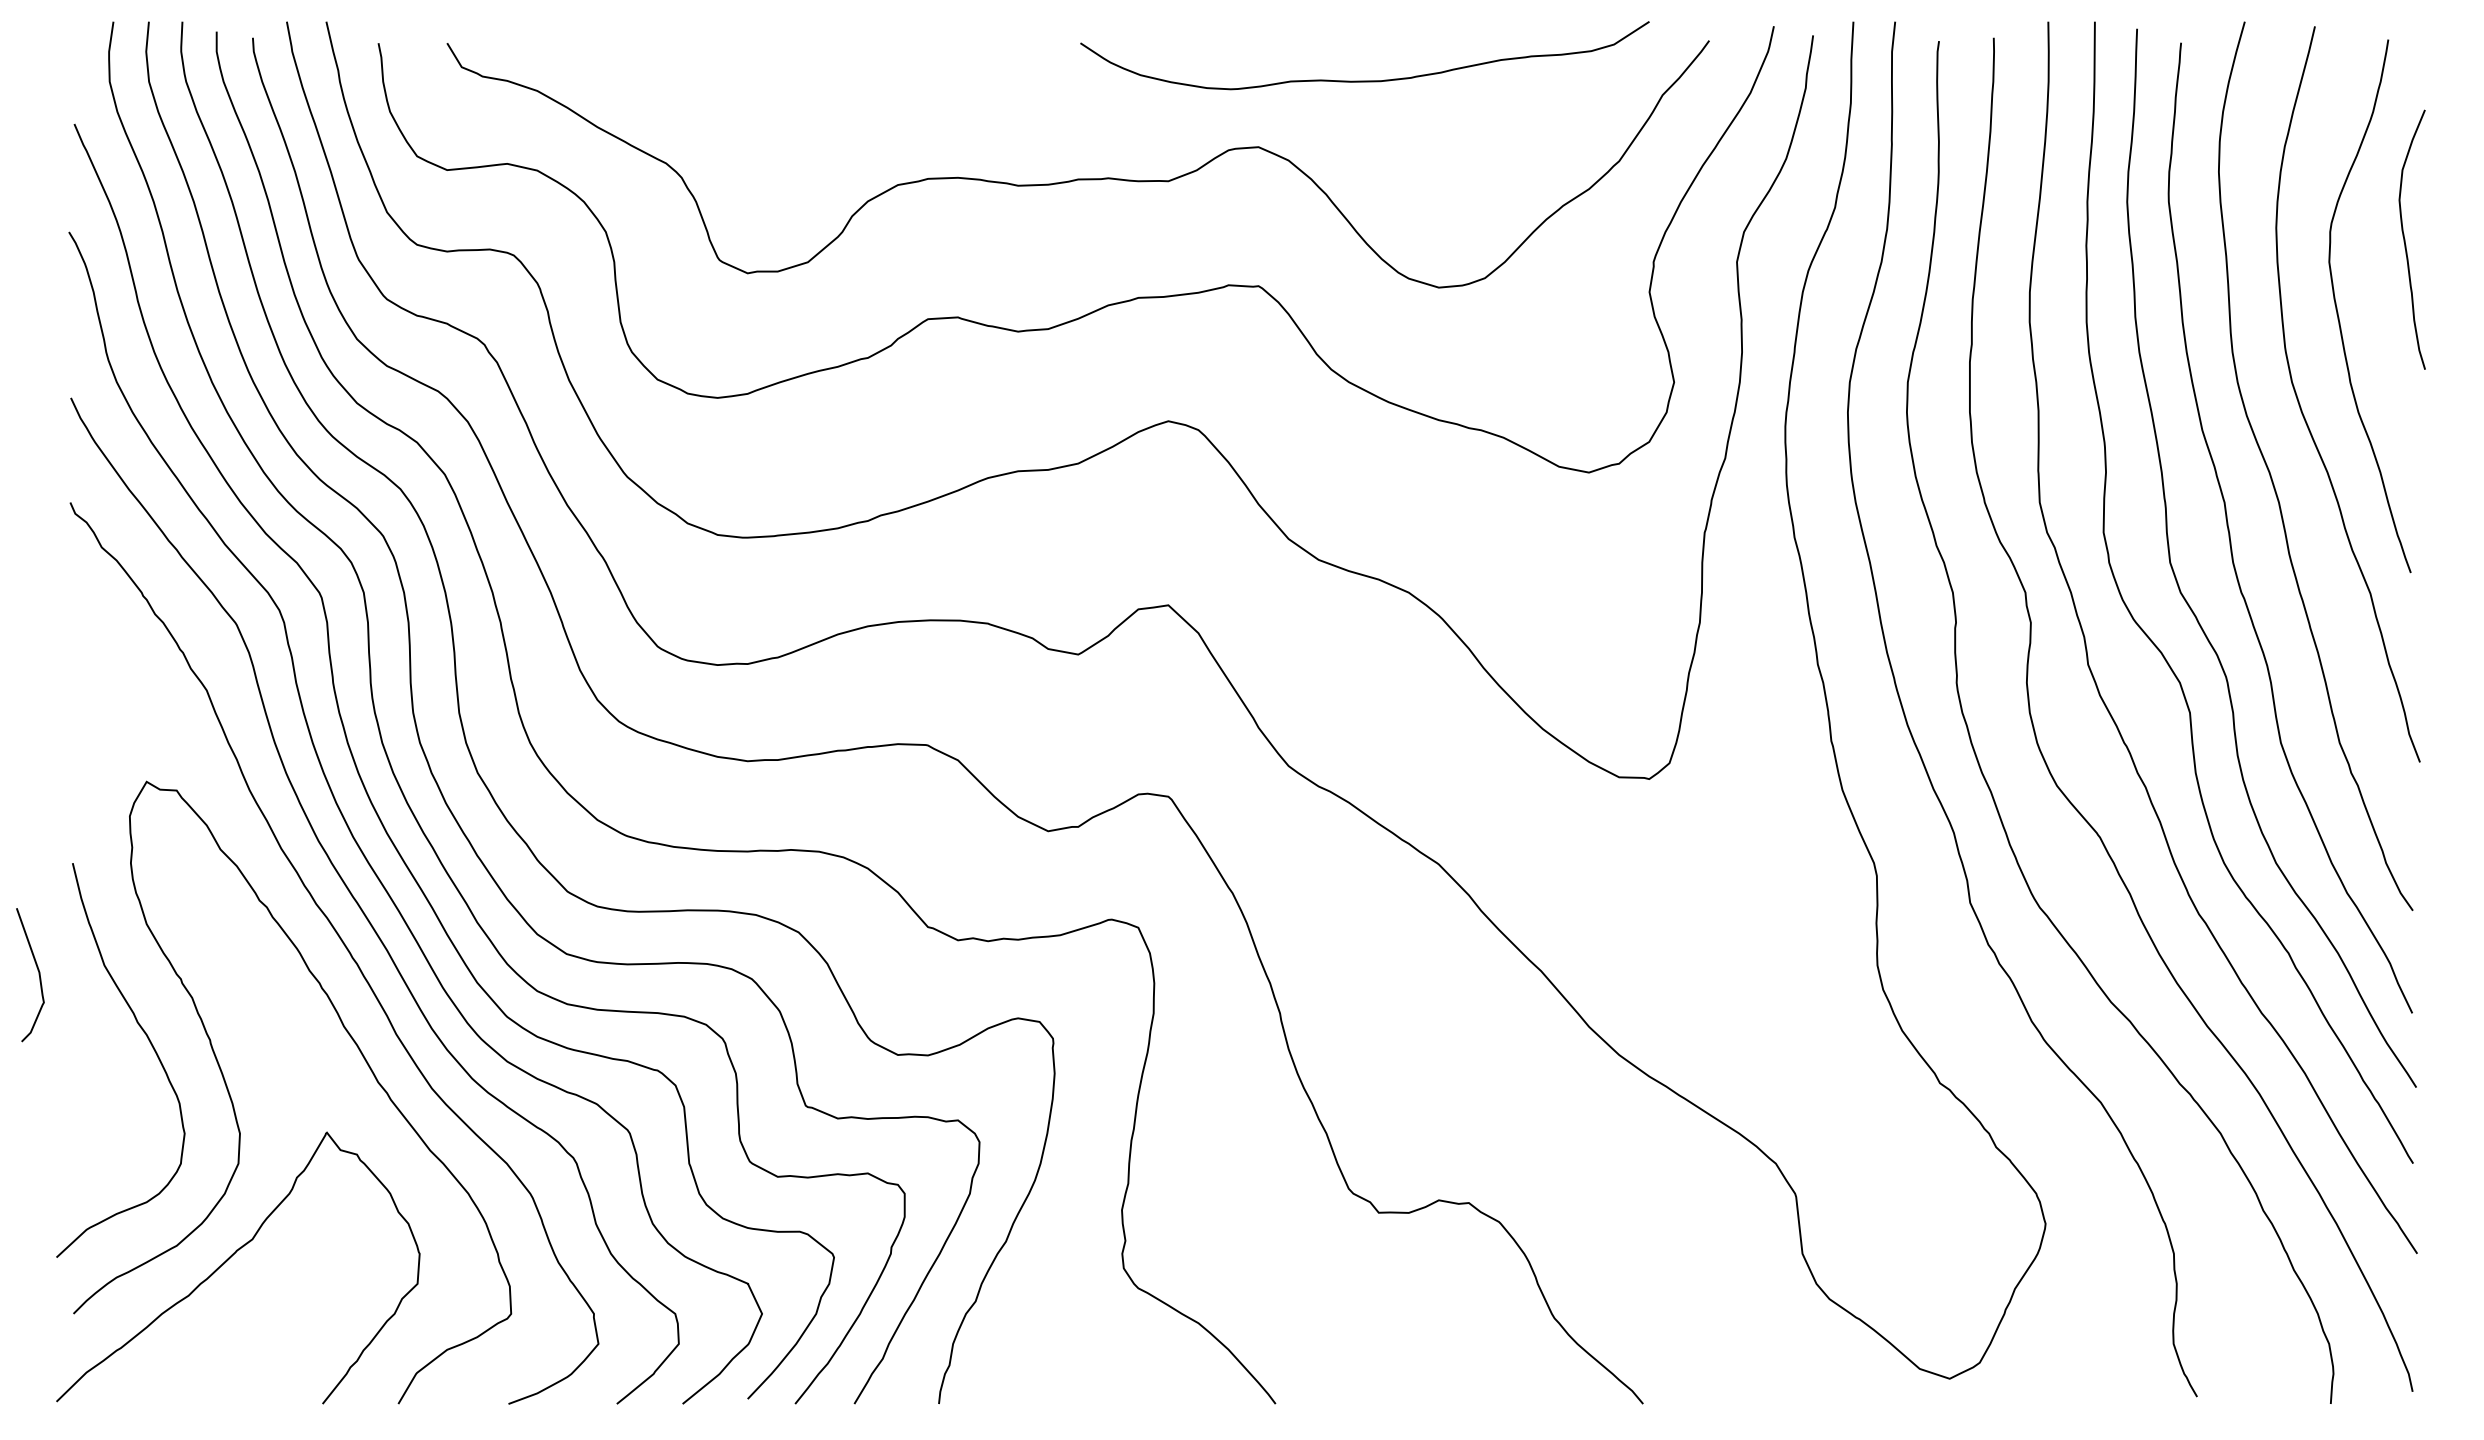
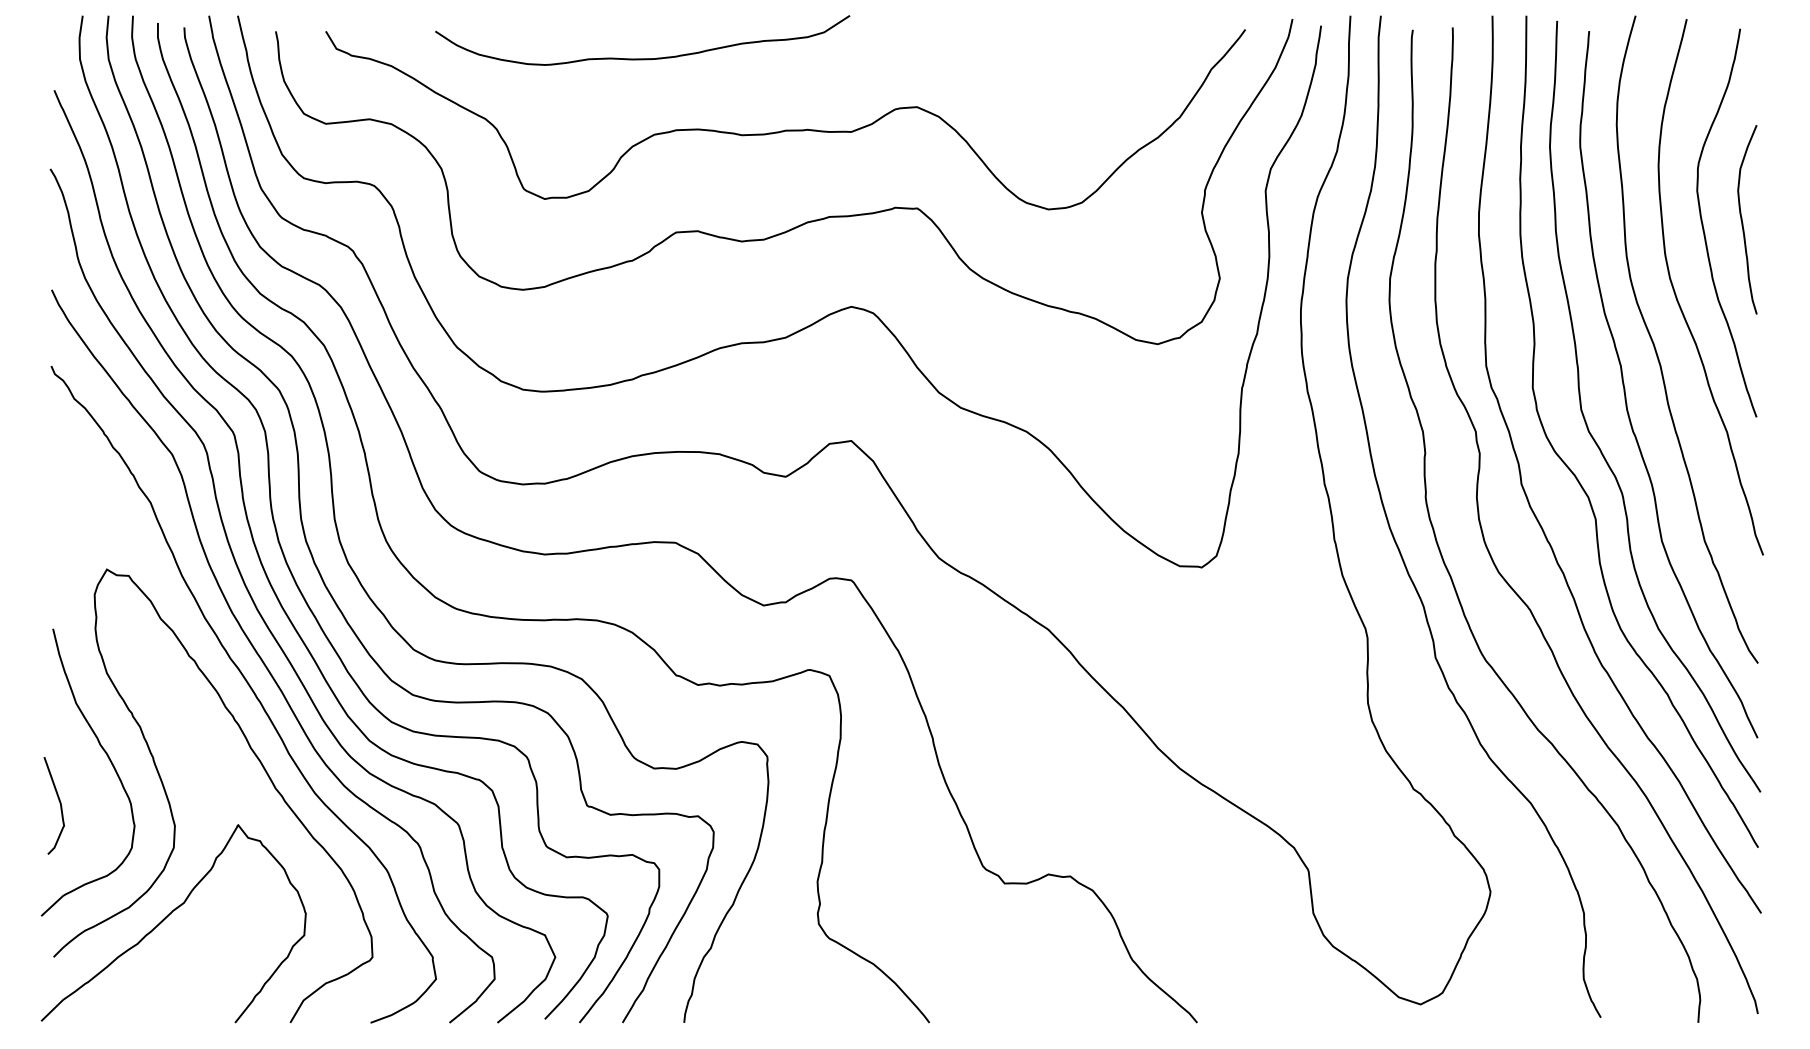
curve: (1364, 80) -> (642, 58), moved
curve: (2405, 239) -> (1742, 219), moved
curve: (38, 975) -> (60, 806), moved

